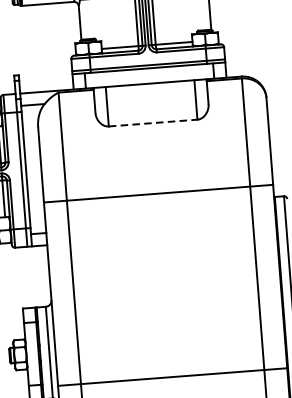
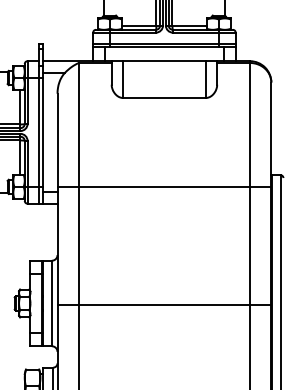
line: (153, 123) -> (164, 98), dashed -> solid
line: (158, 193) -> (164, 186), moved
line: (172, 376) -> (164, 304), moved

